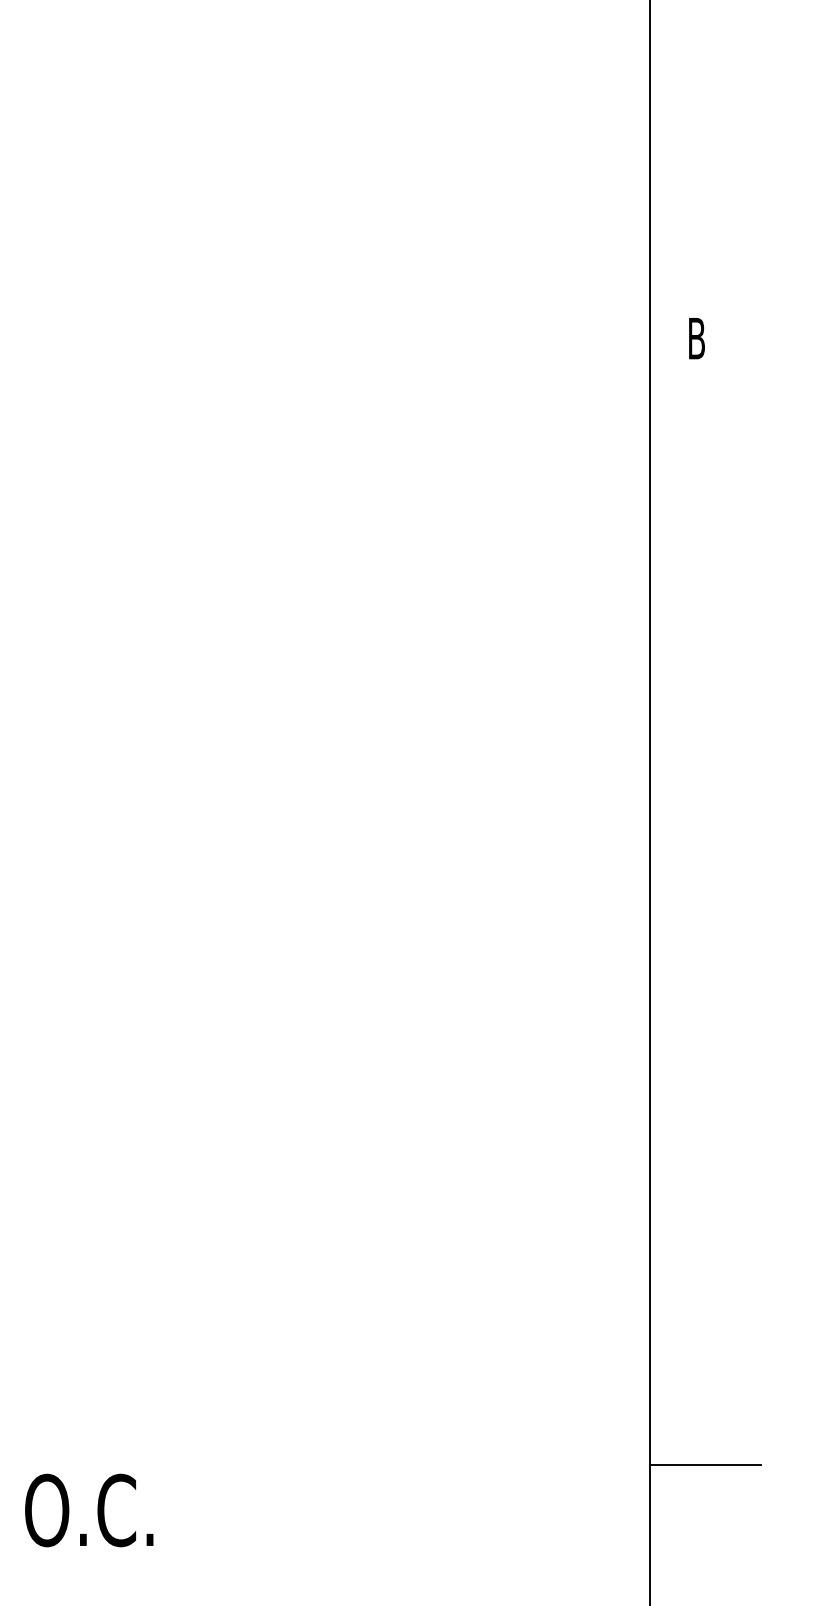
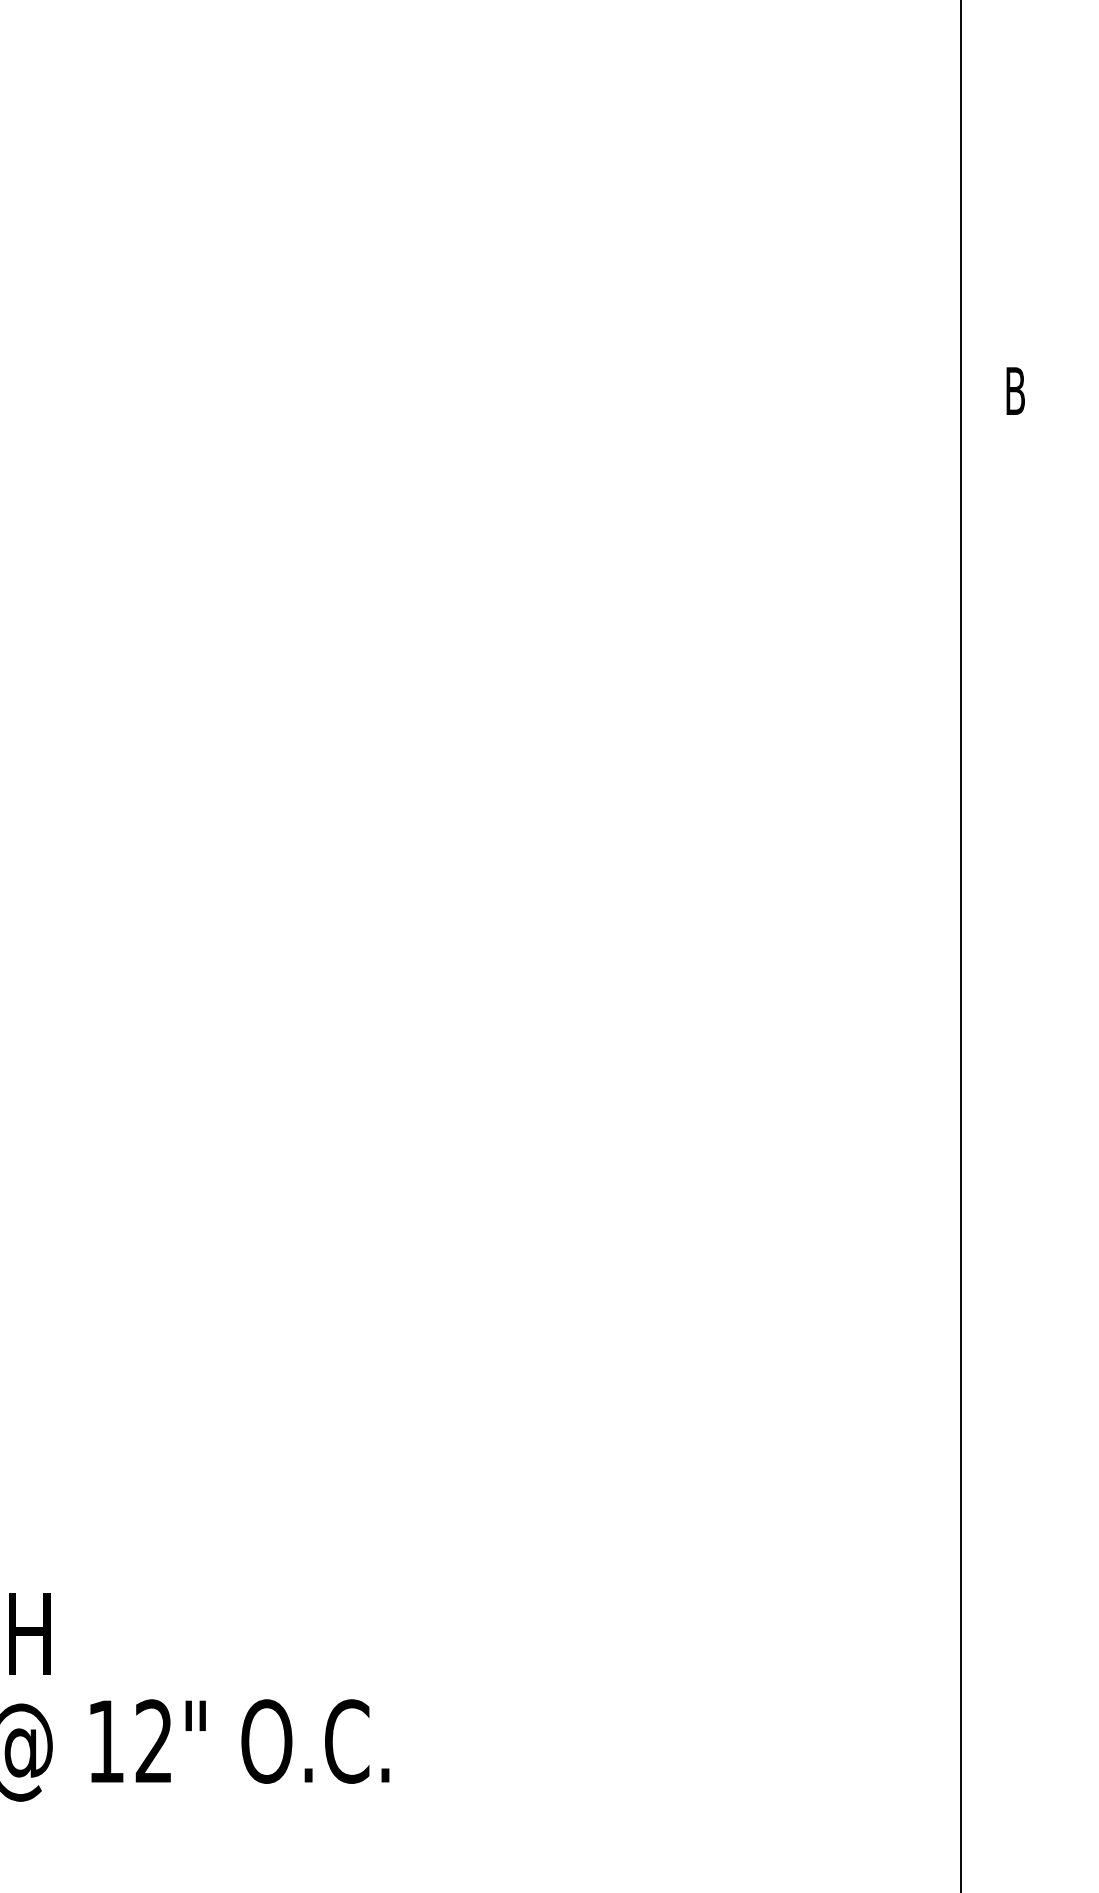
line: (705, 1465) -> (1025, 1689), removed

